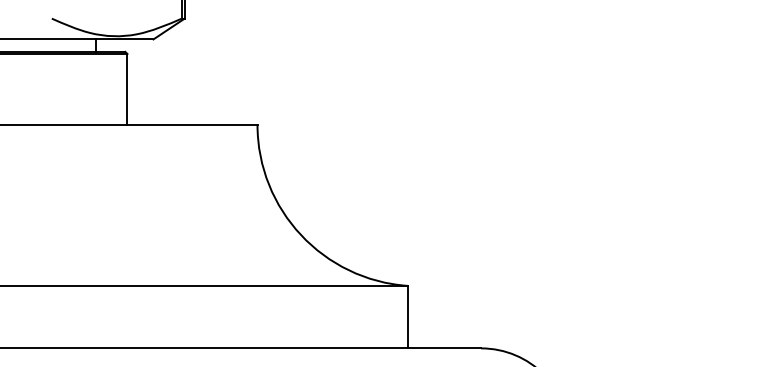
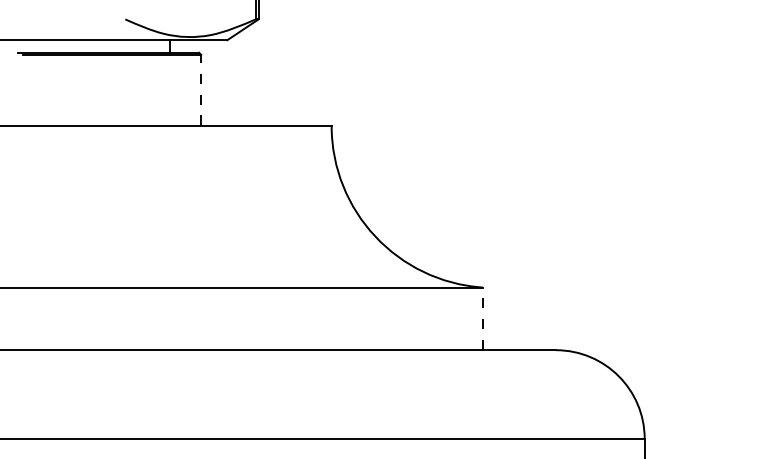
line: (127, 88) -> (201, 89), solid -> dashed
line: (407, 316) -> (482, 318), solid -> dashed

